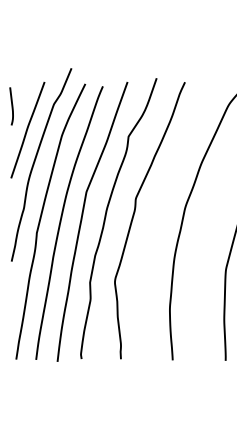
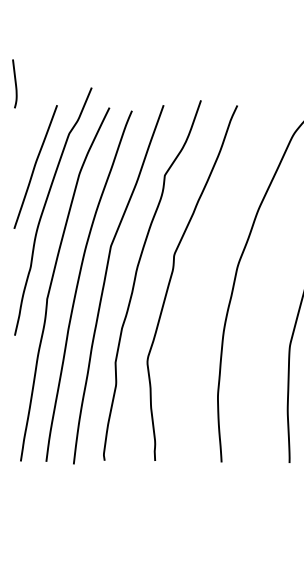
curve: (11, 106) -> (14, 84), moved

